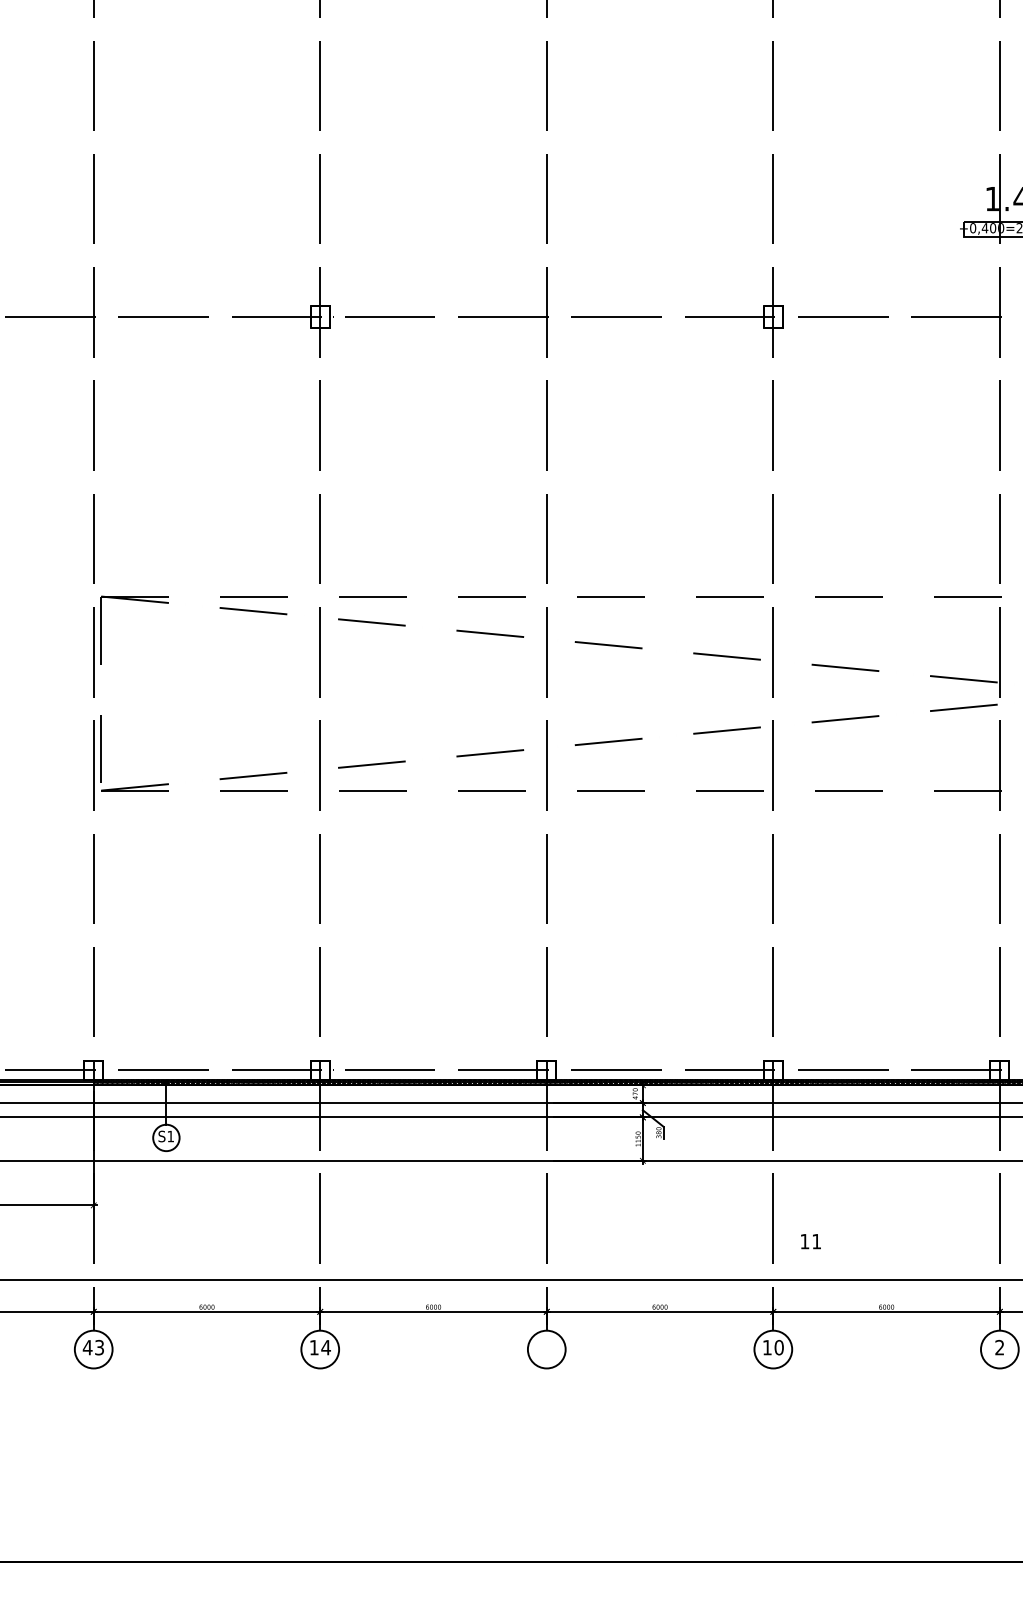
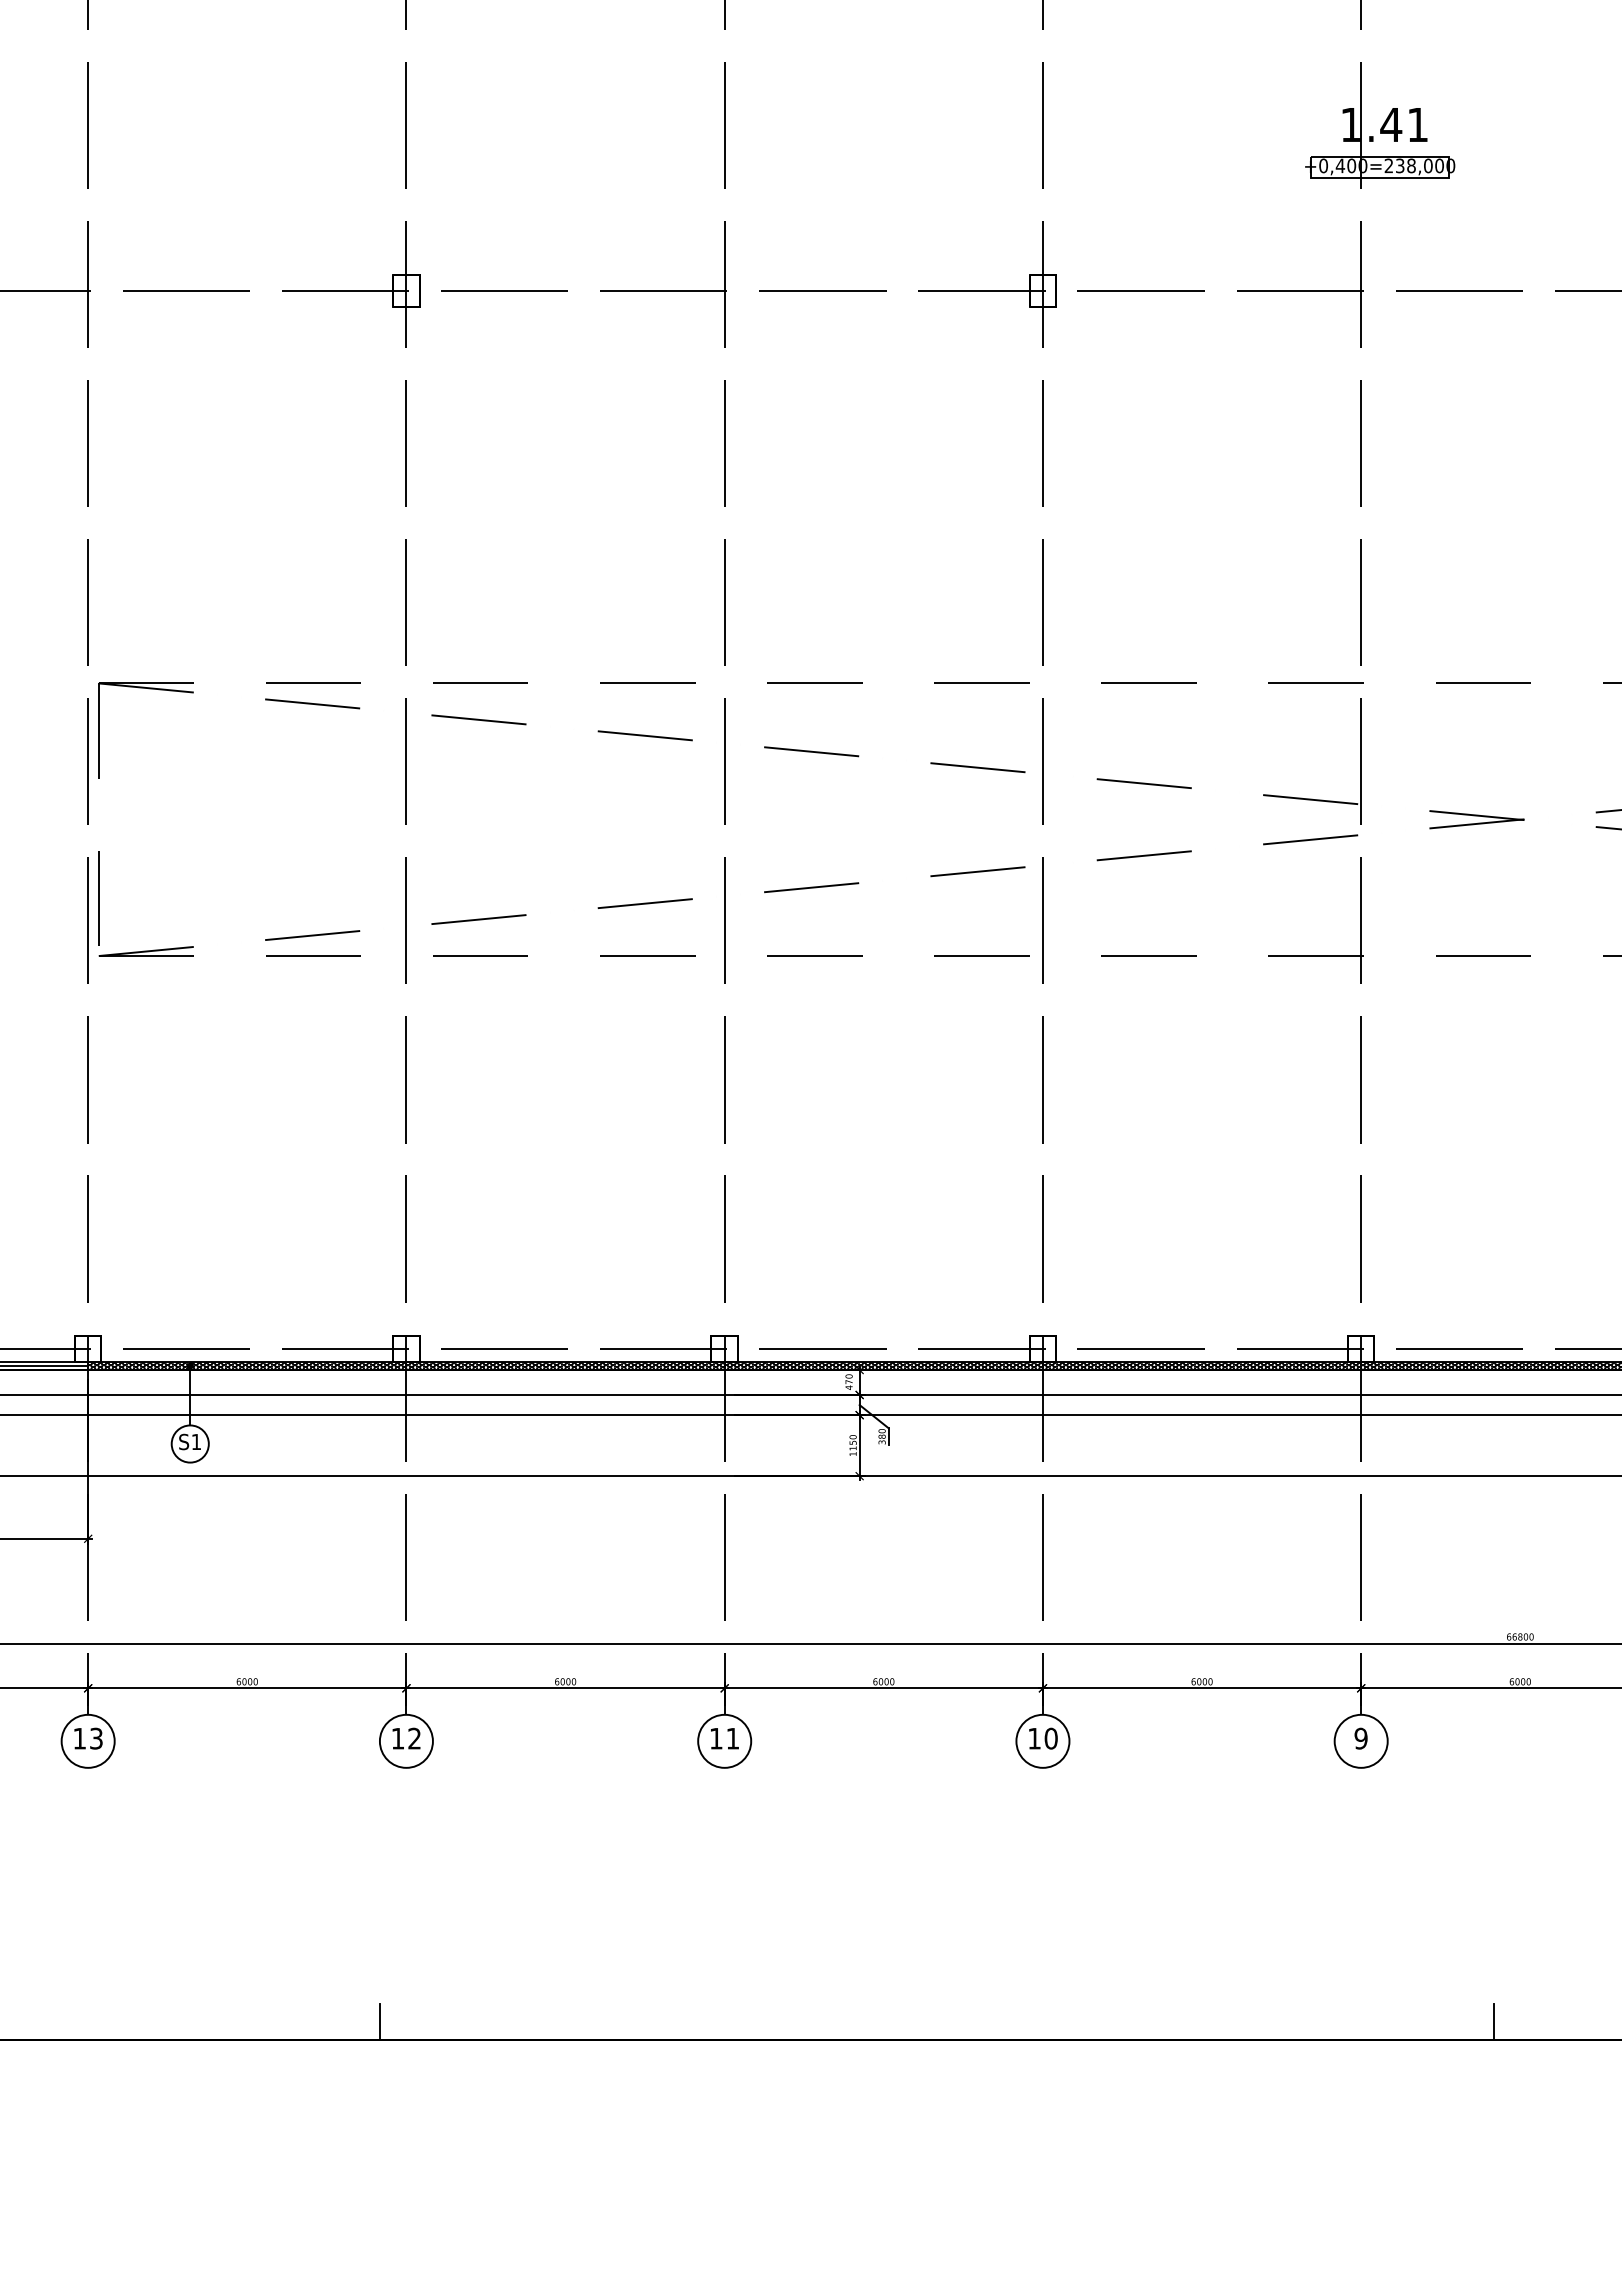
text: (810, 1241) -> (724, 1738), moved
text: (87, 1347) -> (79, 1738), 43 -> 13
text: (325, 1347) -> (414, 1738), 14 -> 12
text: (999, 1347) -> (1360, 1738), 2 -> 9
line: (301, 1549) -> (379, 2022), added

